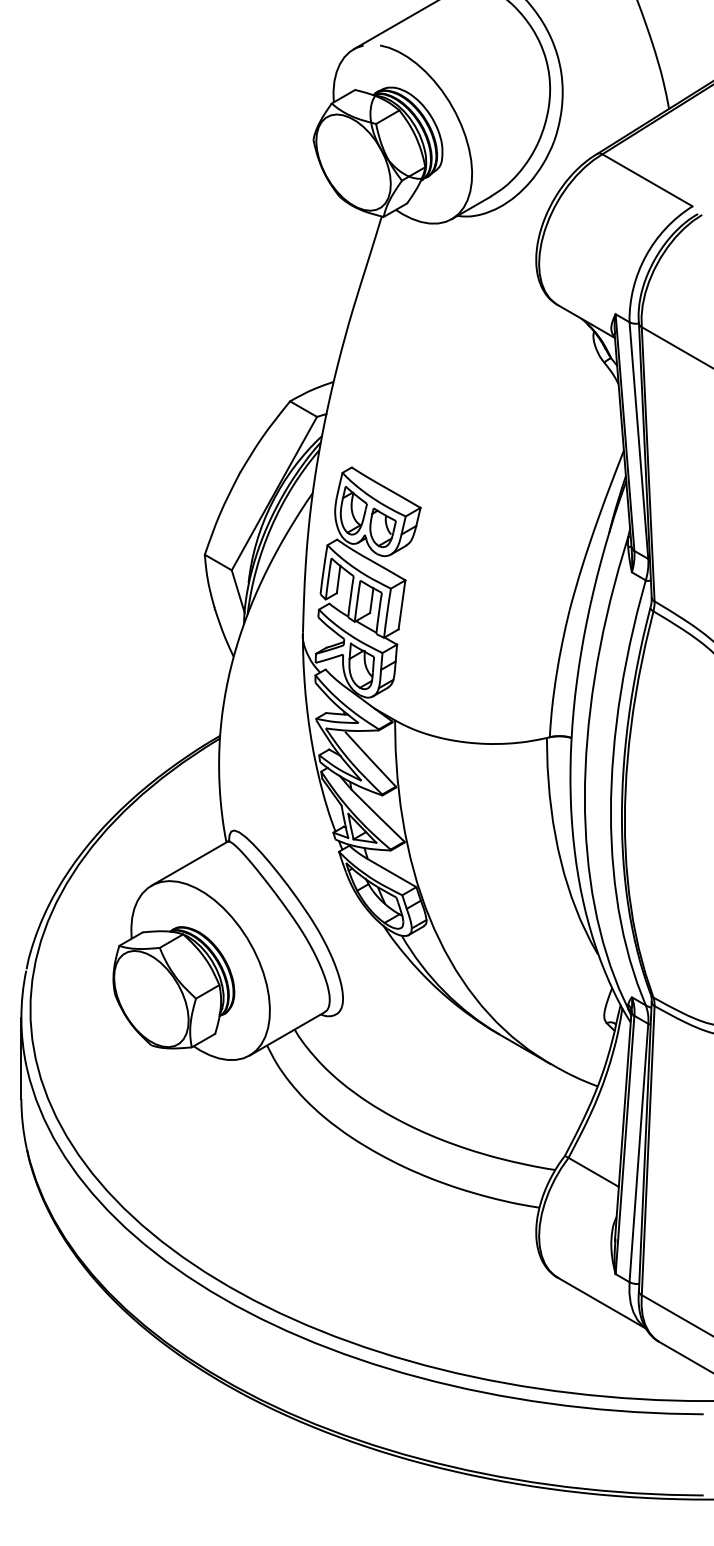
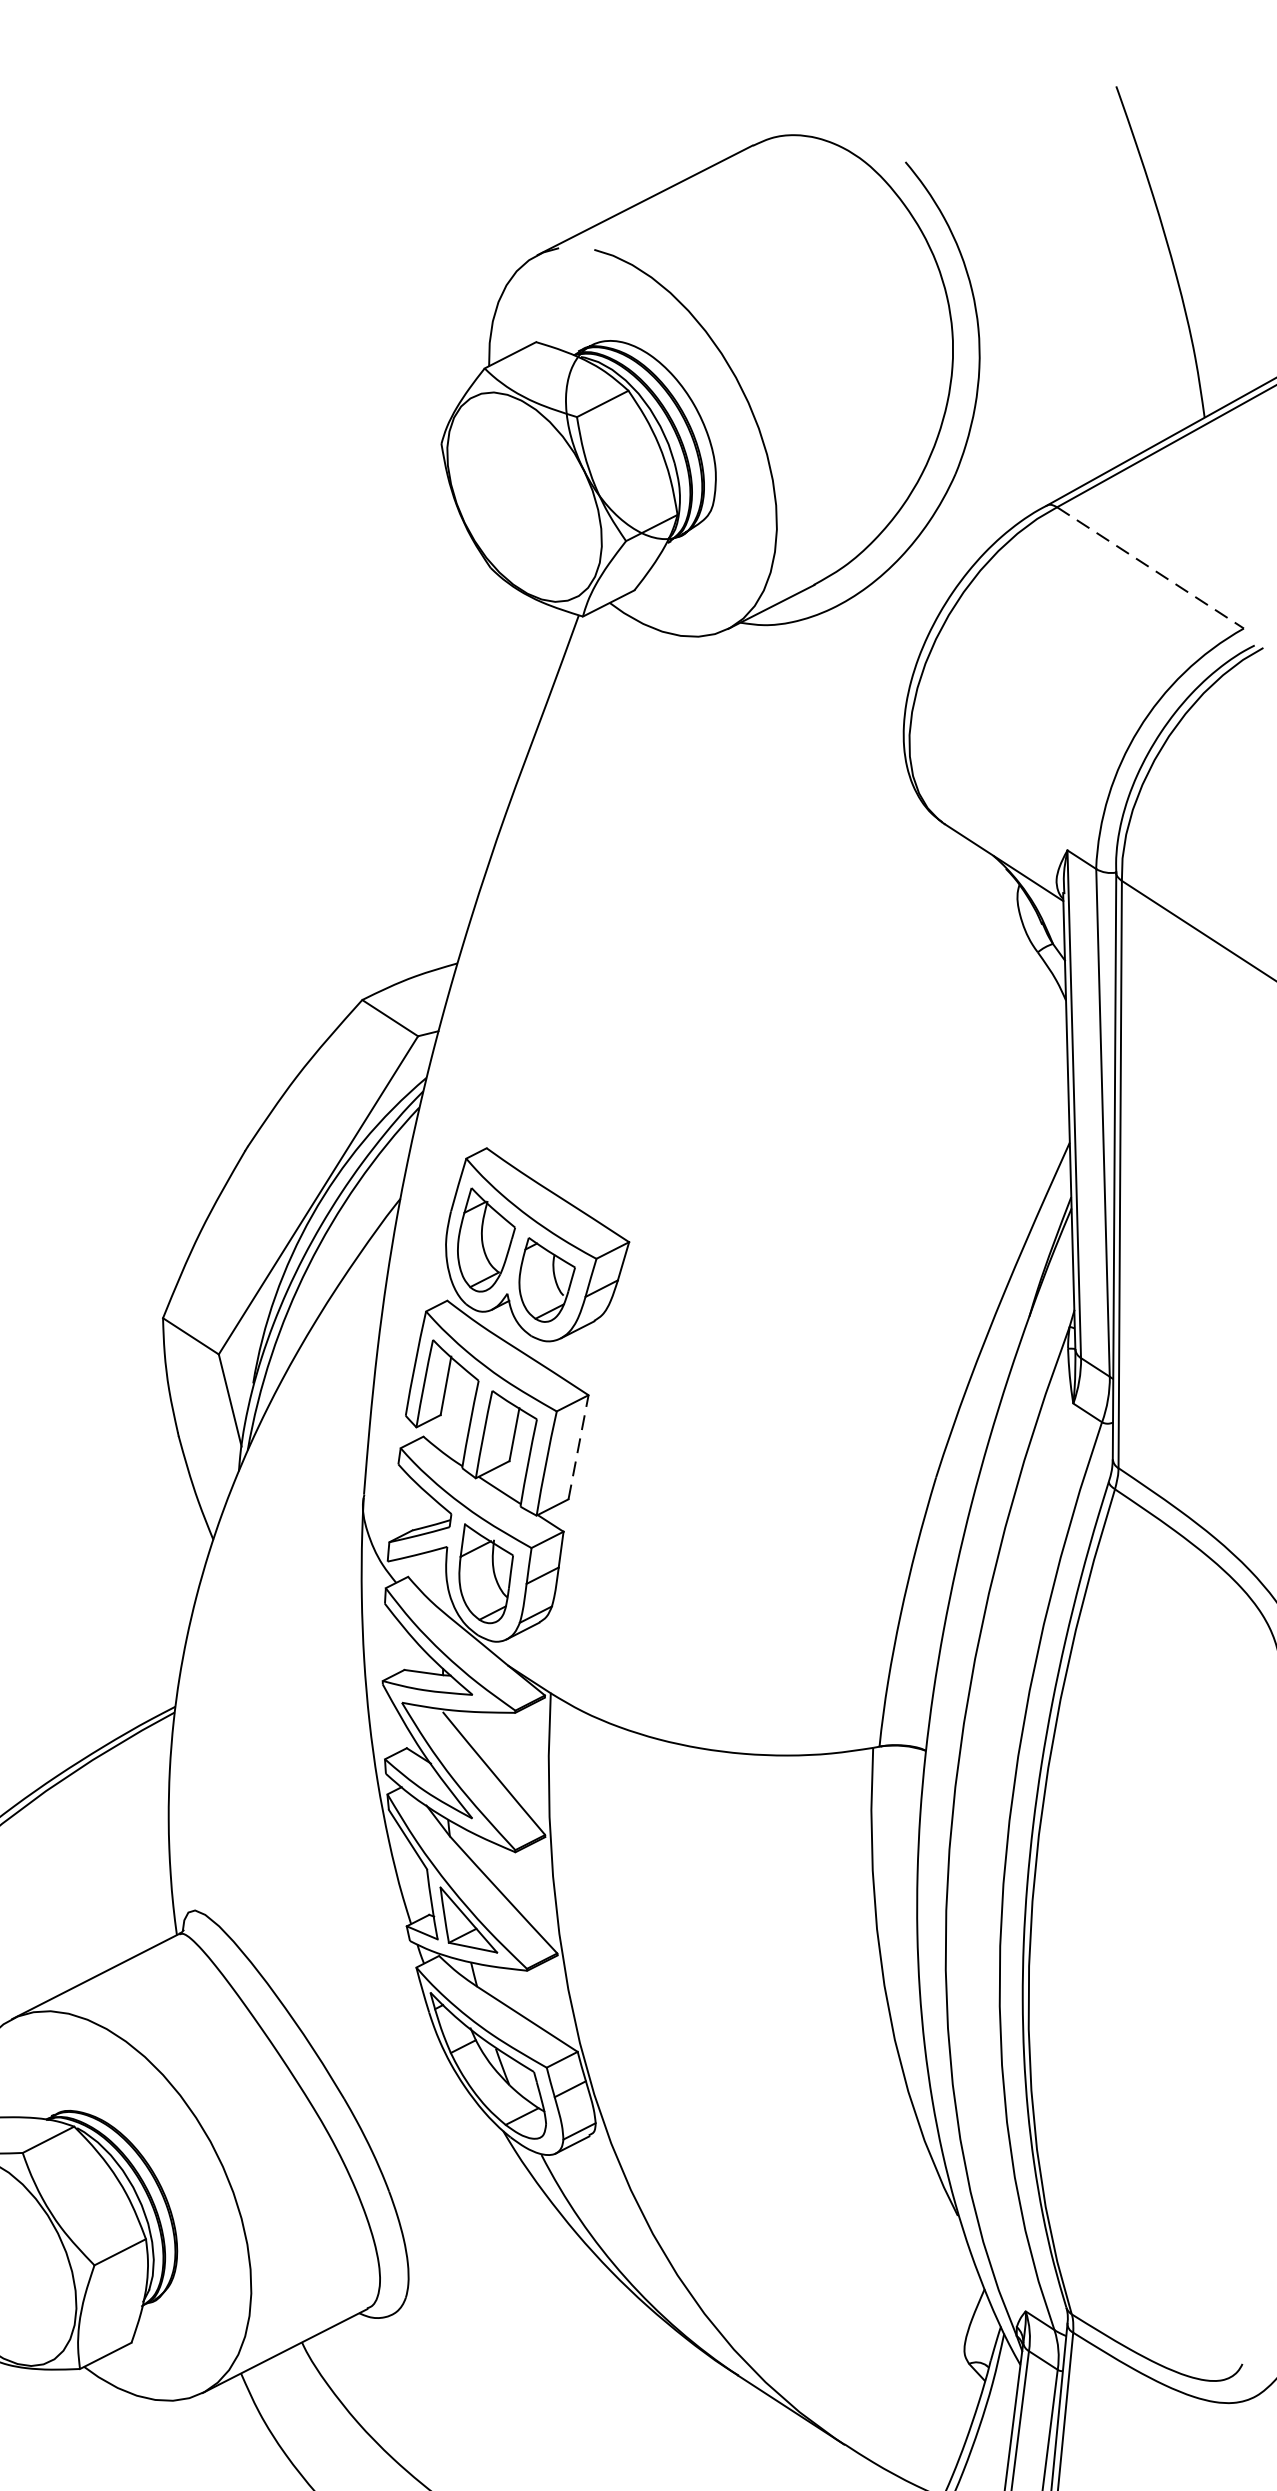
line: (647, 180) -> (1150, 568), solid -> dashed
line: (402, 604) -> (579, 1446), solid -> dashed

